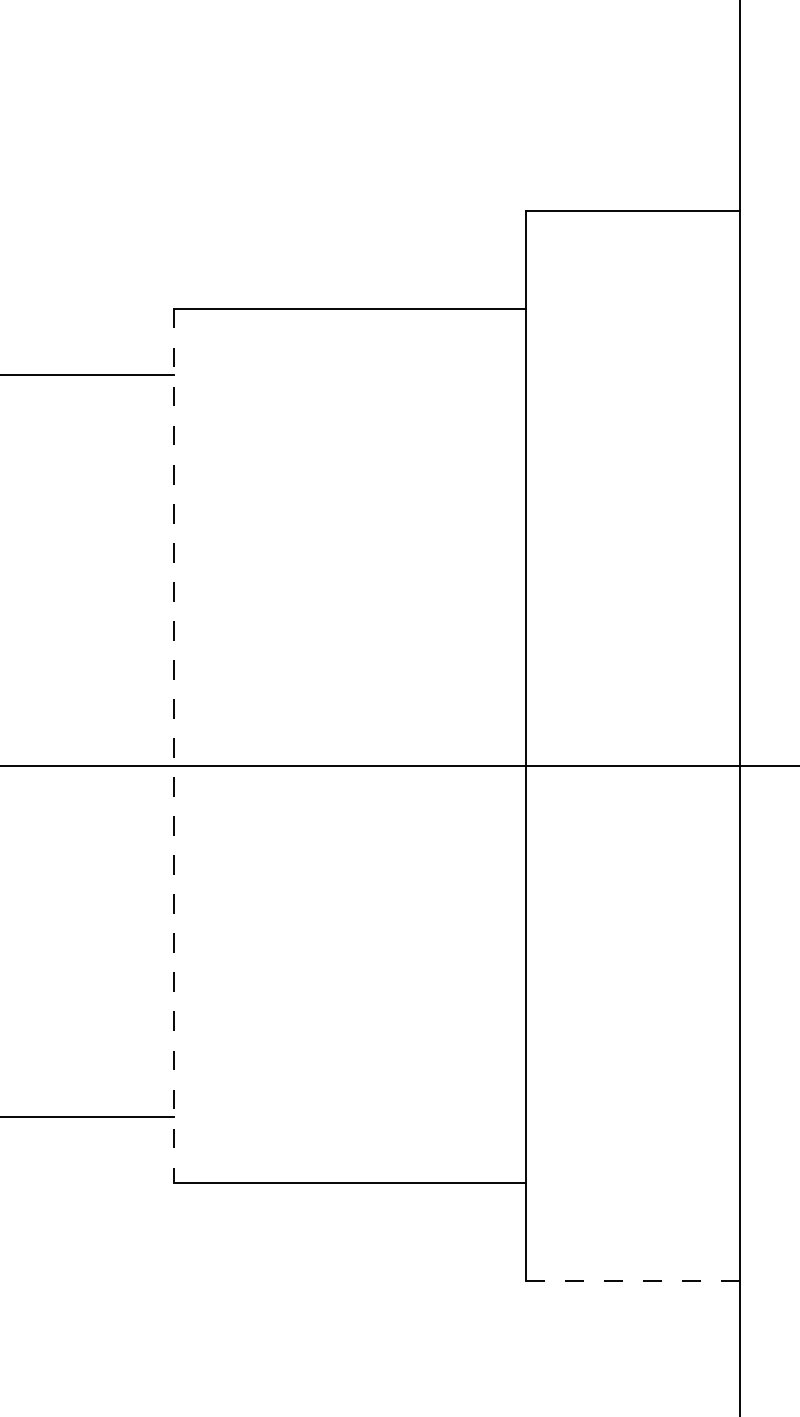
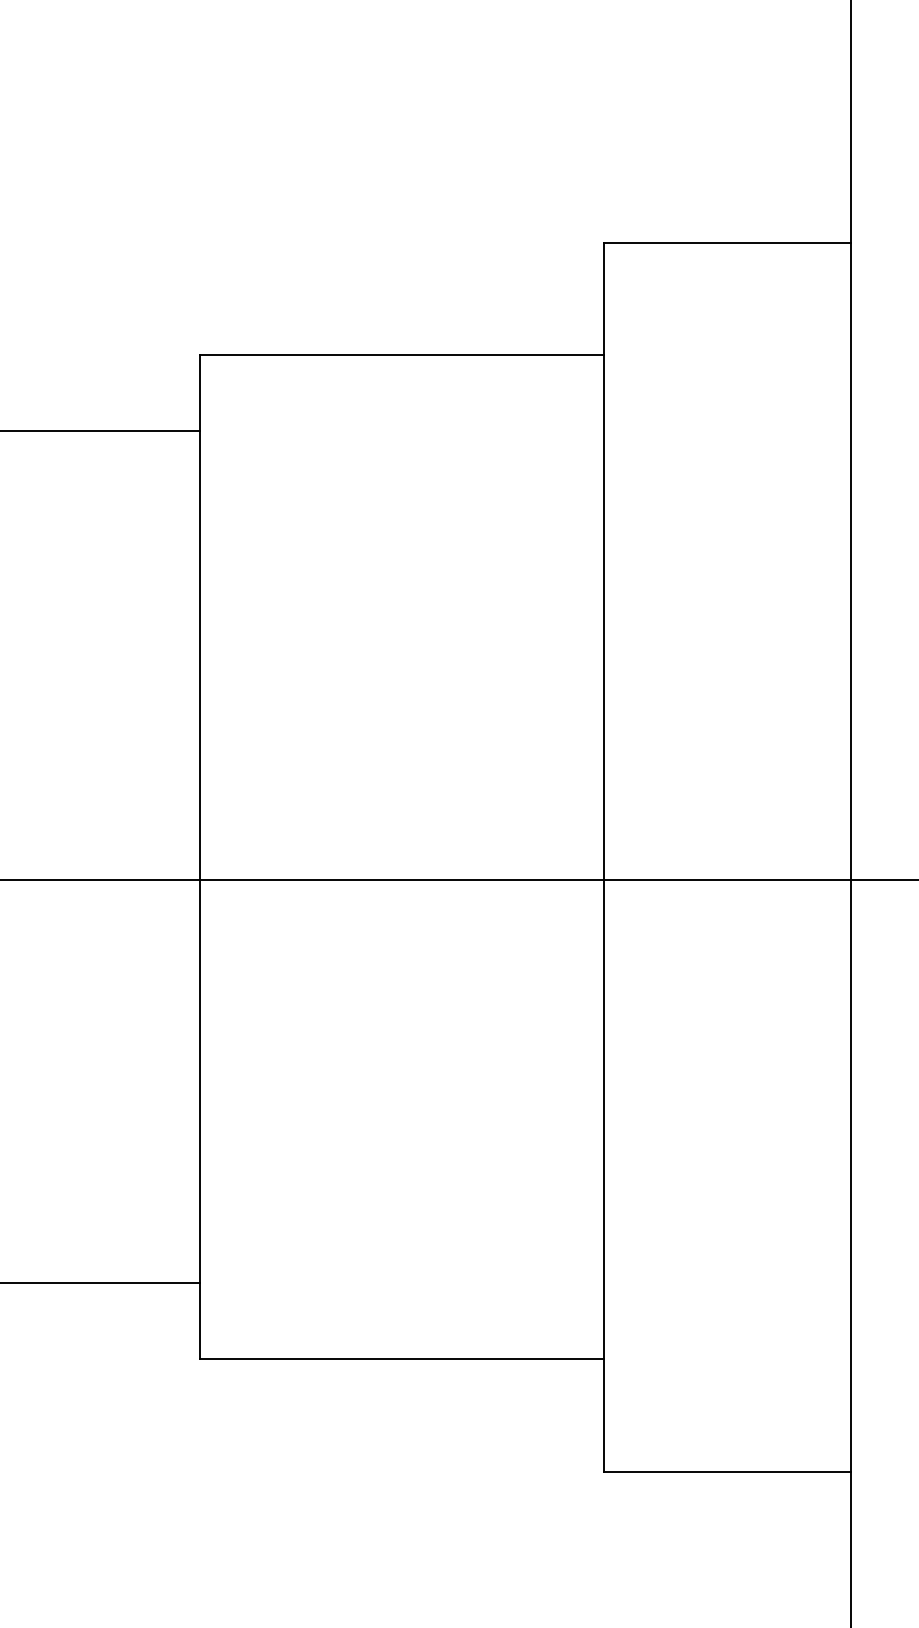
line: (174, 746) -> (200, 857), dashed -> solid
line: (633, 1280) -> (727, 1471), dashed -> solid

